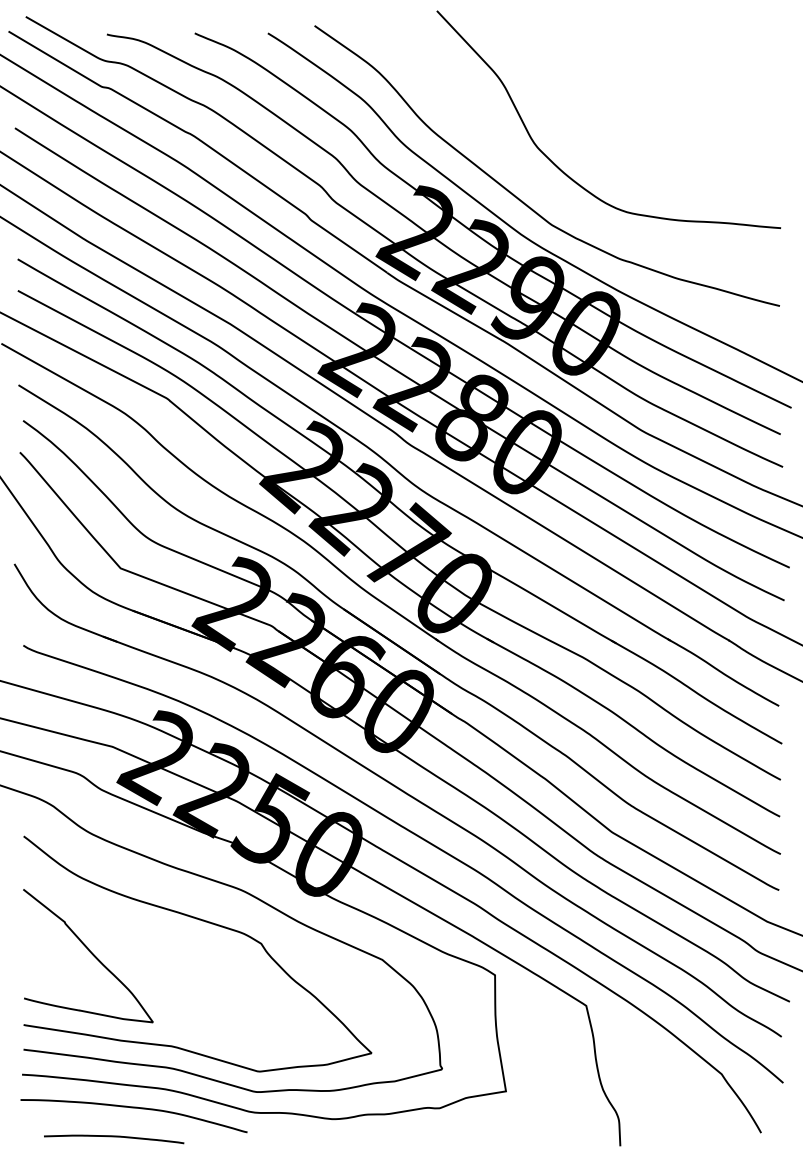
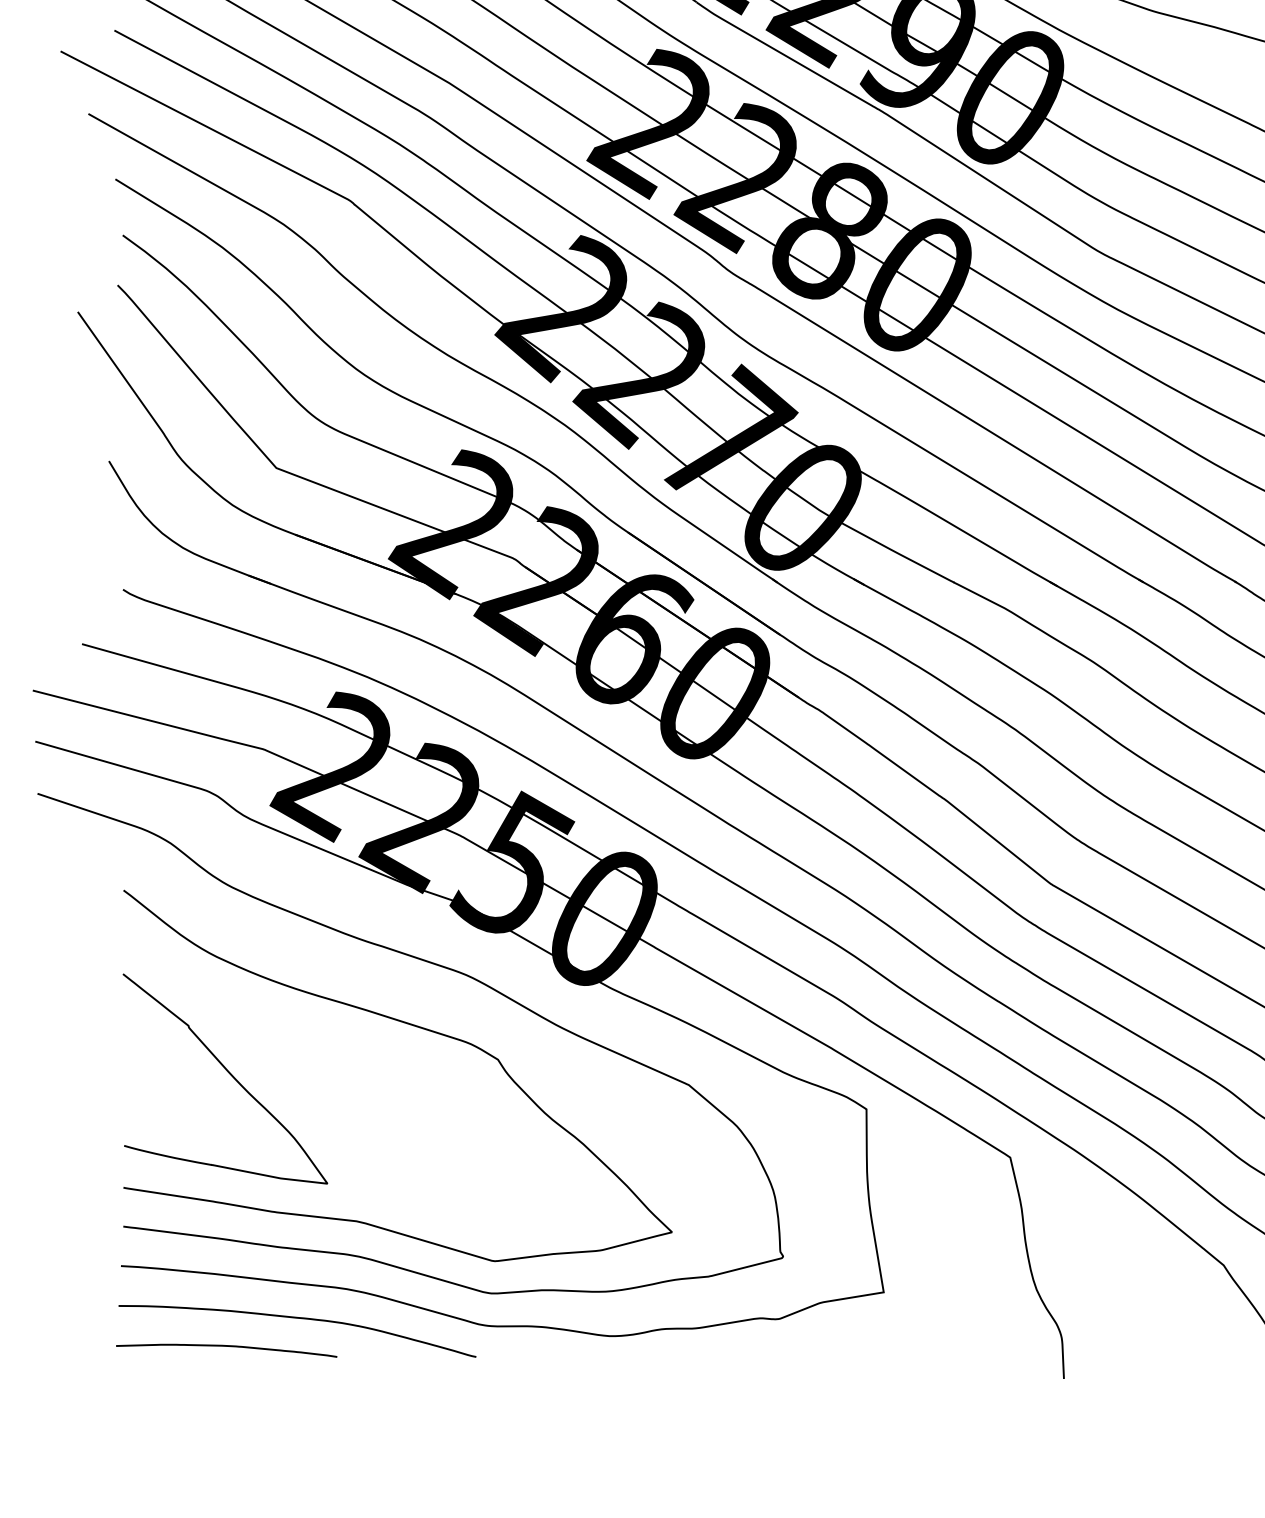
curve: (114, 1137) -> (227, 1347), moved

